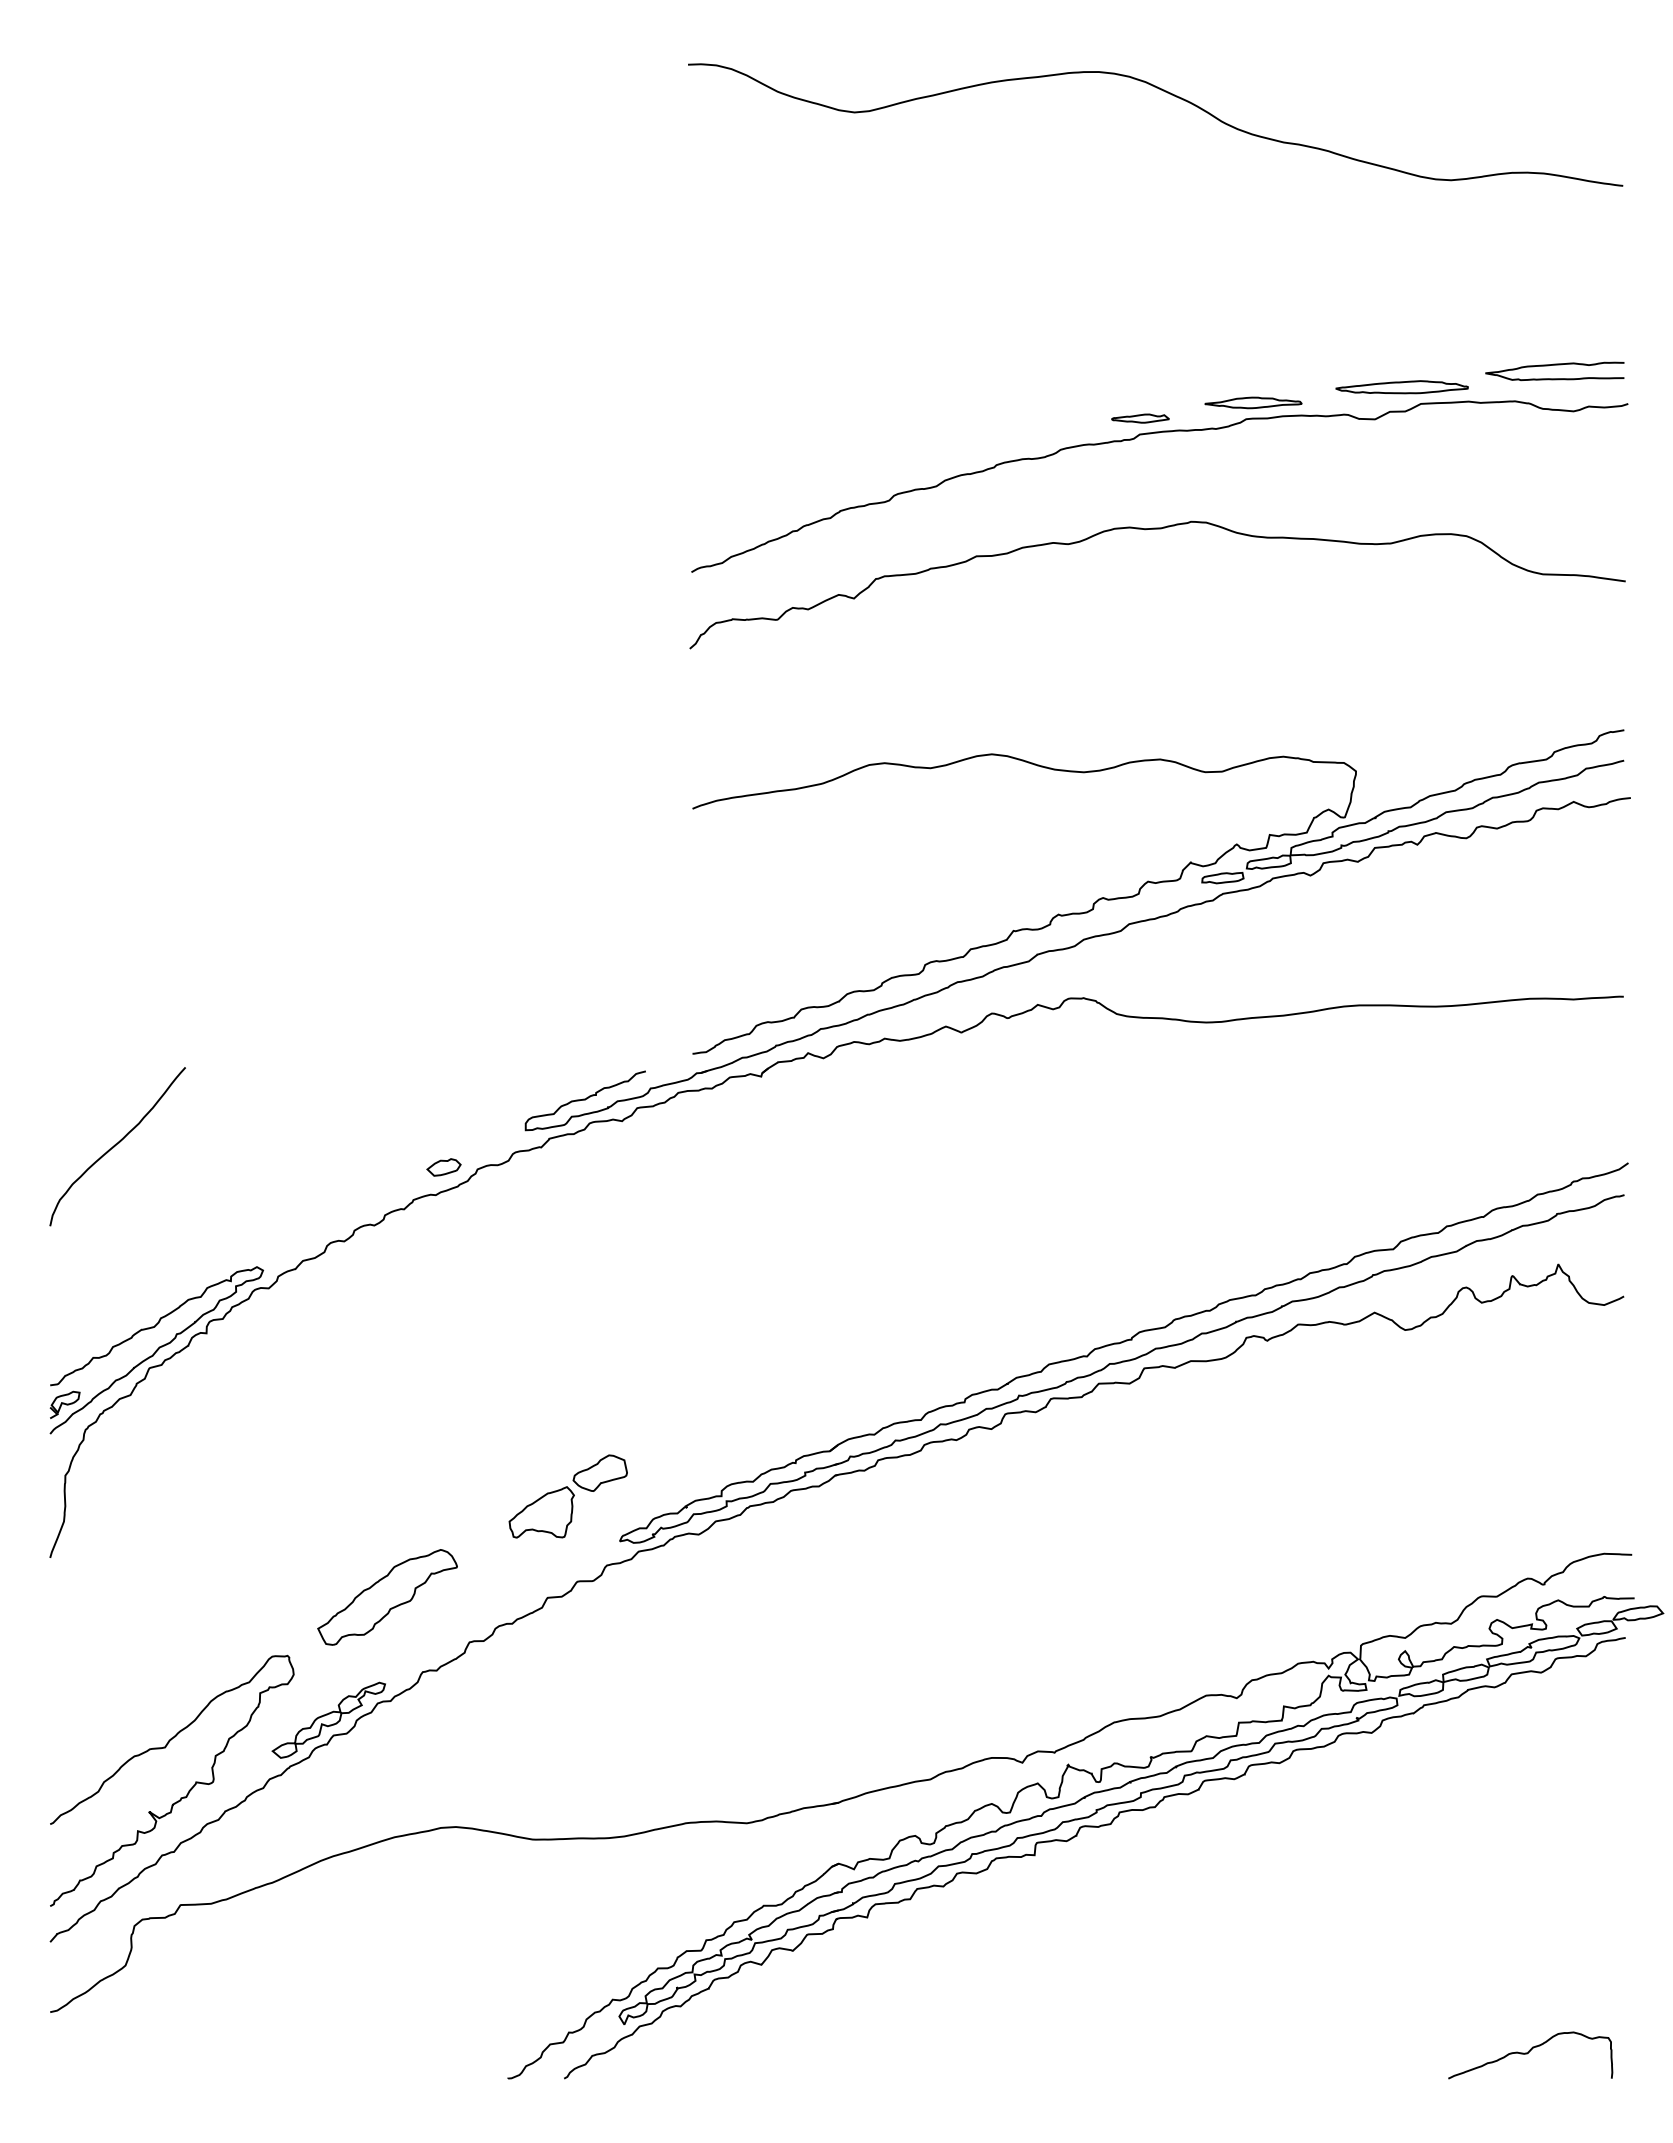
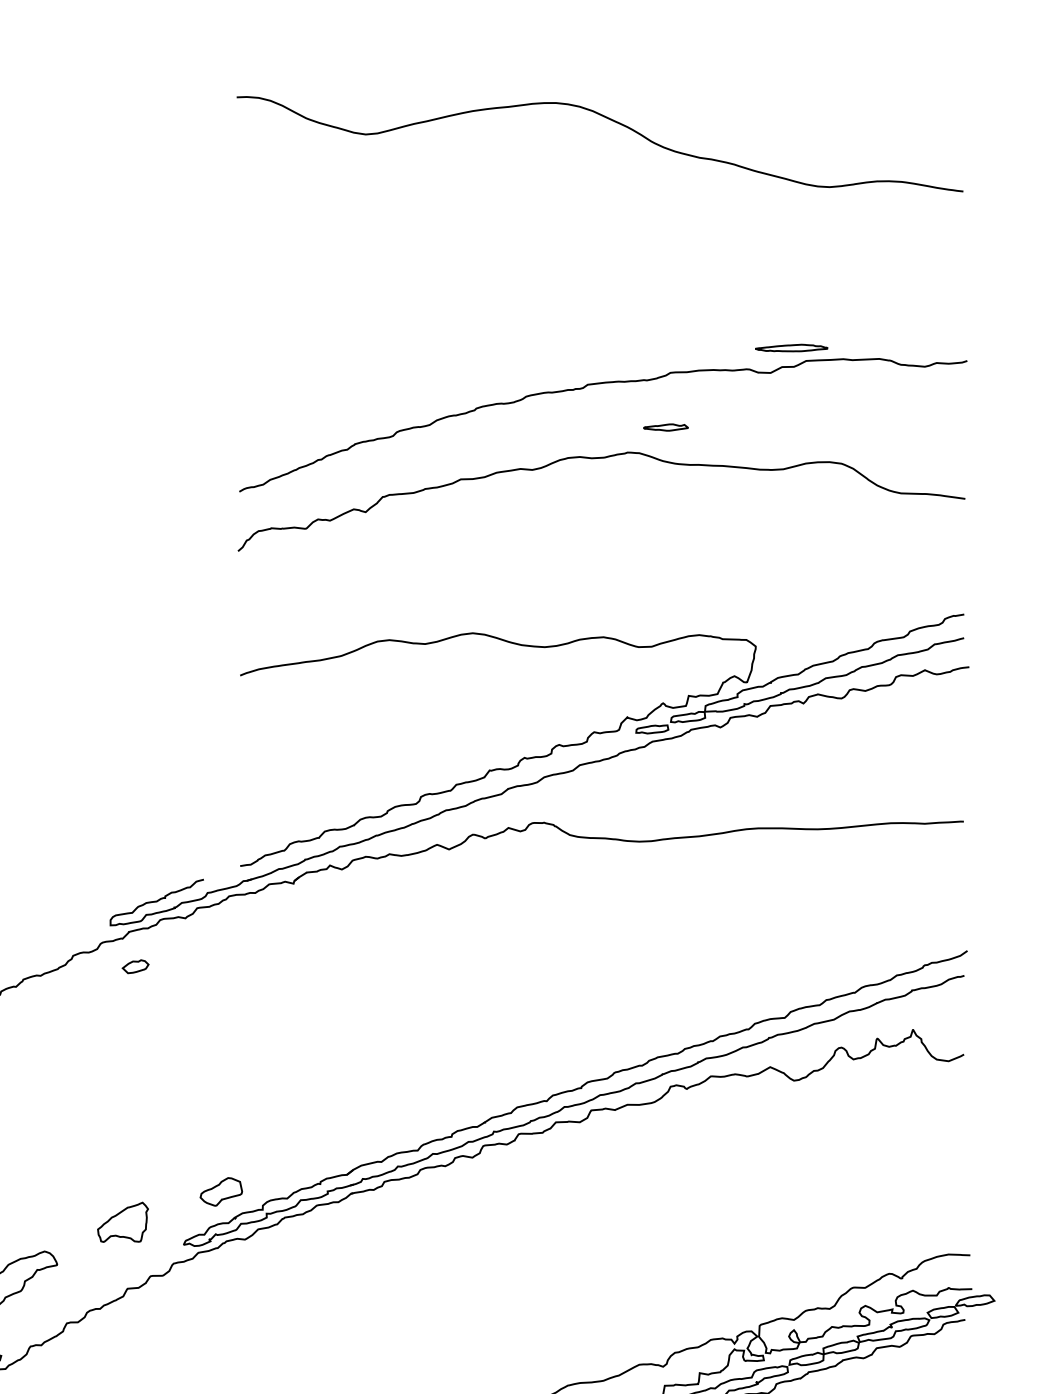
curve: (1554, 365) -> (910, 331), removed
part: (1401, 387) -> (791, 348), size x0.7
part: (1253, 402) -> (676, 359), removed
part: (1140, 418) -> (666, 427), moved
part: (443, 1167) -> (135, 966), moved
part: (599, 1472) -> (220, 1191), moved

